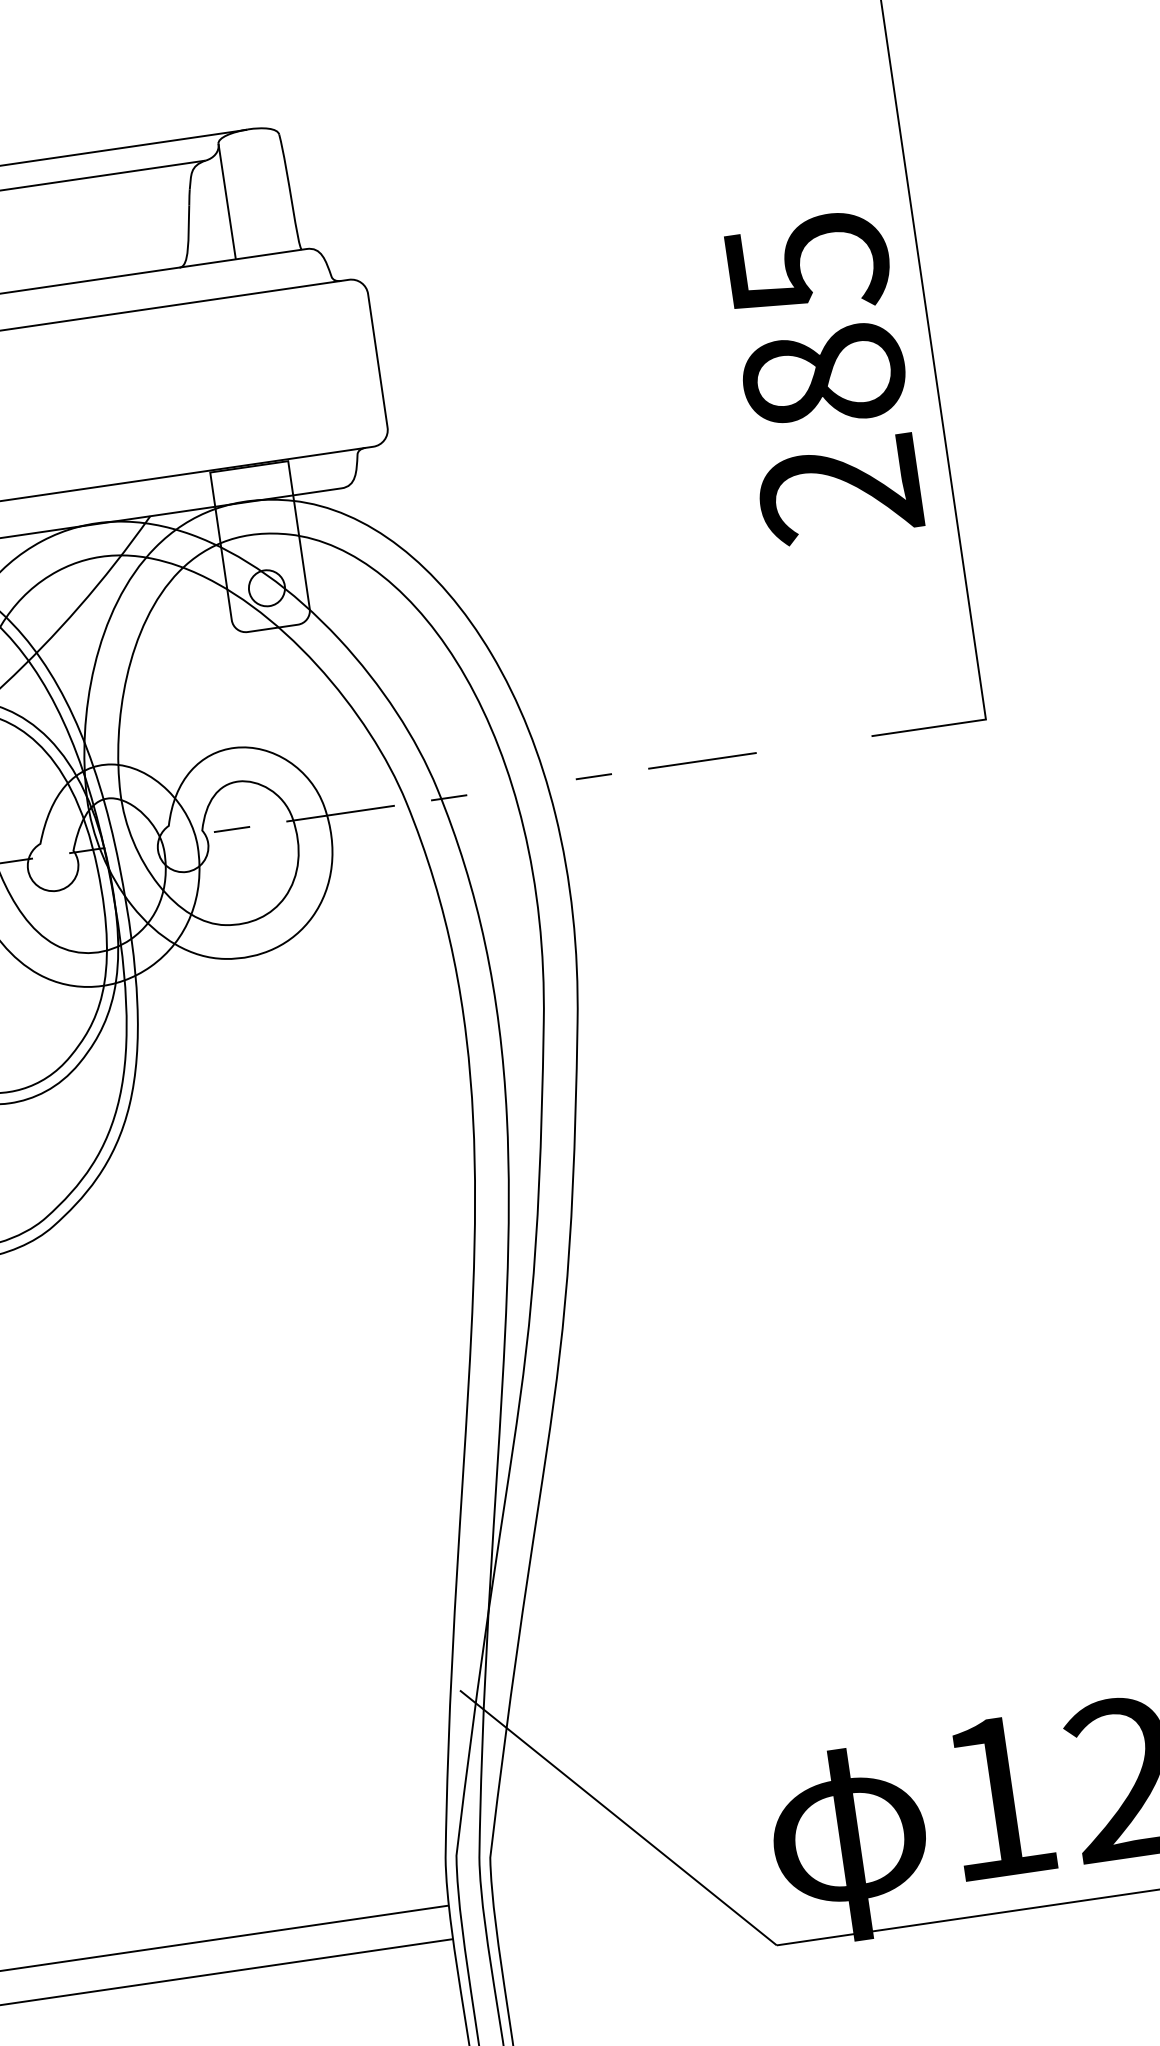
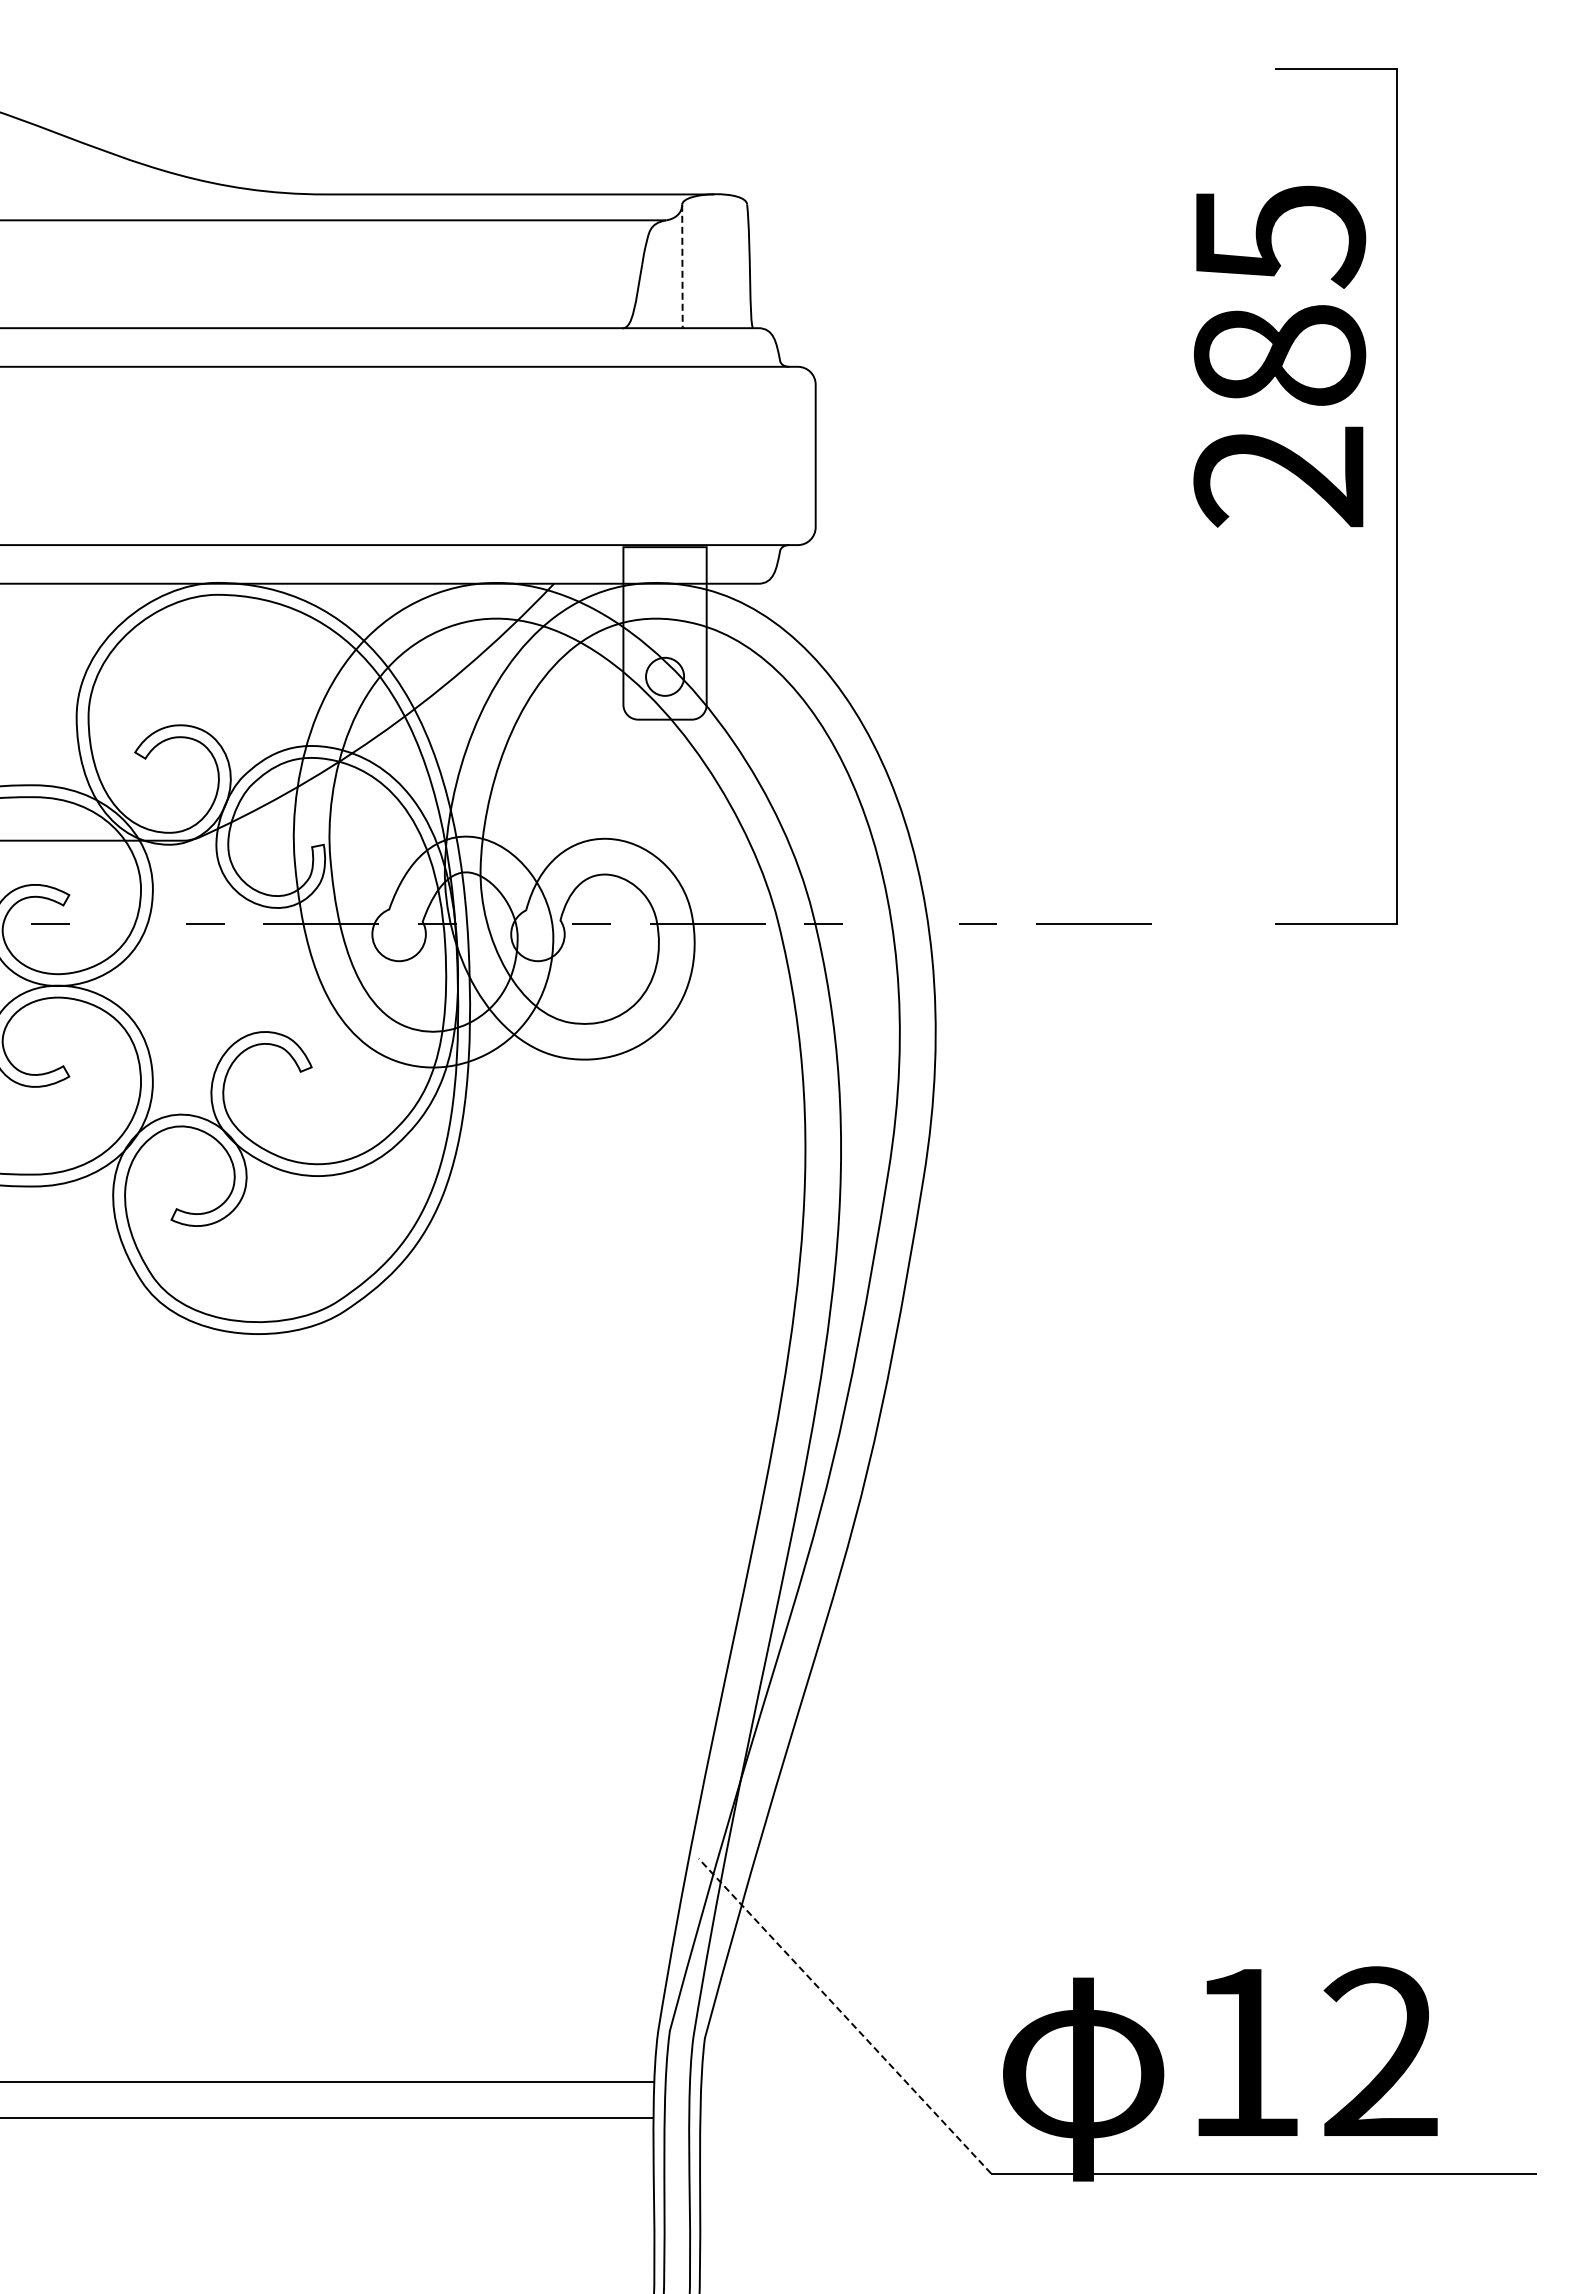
line: (227, 201) -> (682, 266), solid -> dashed
text: (823, 377) -> (1279, 356), moved
line: (618, 1818) -> (844, 2016), solid -> dashed

